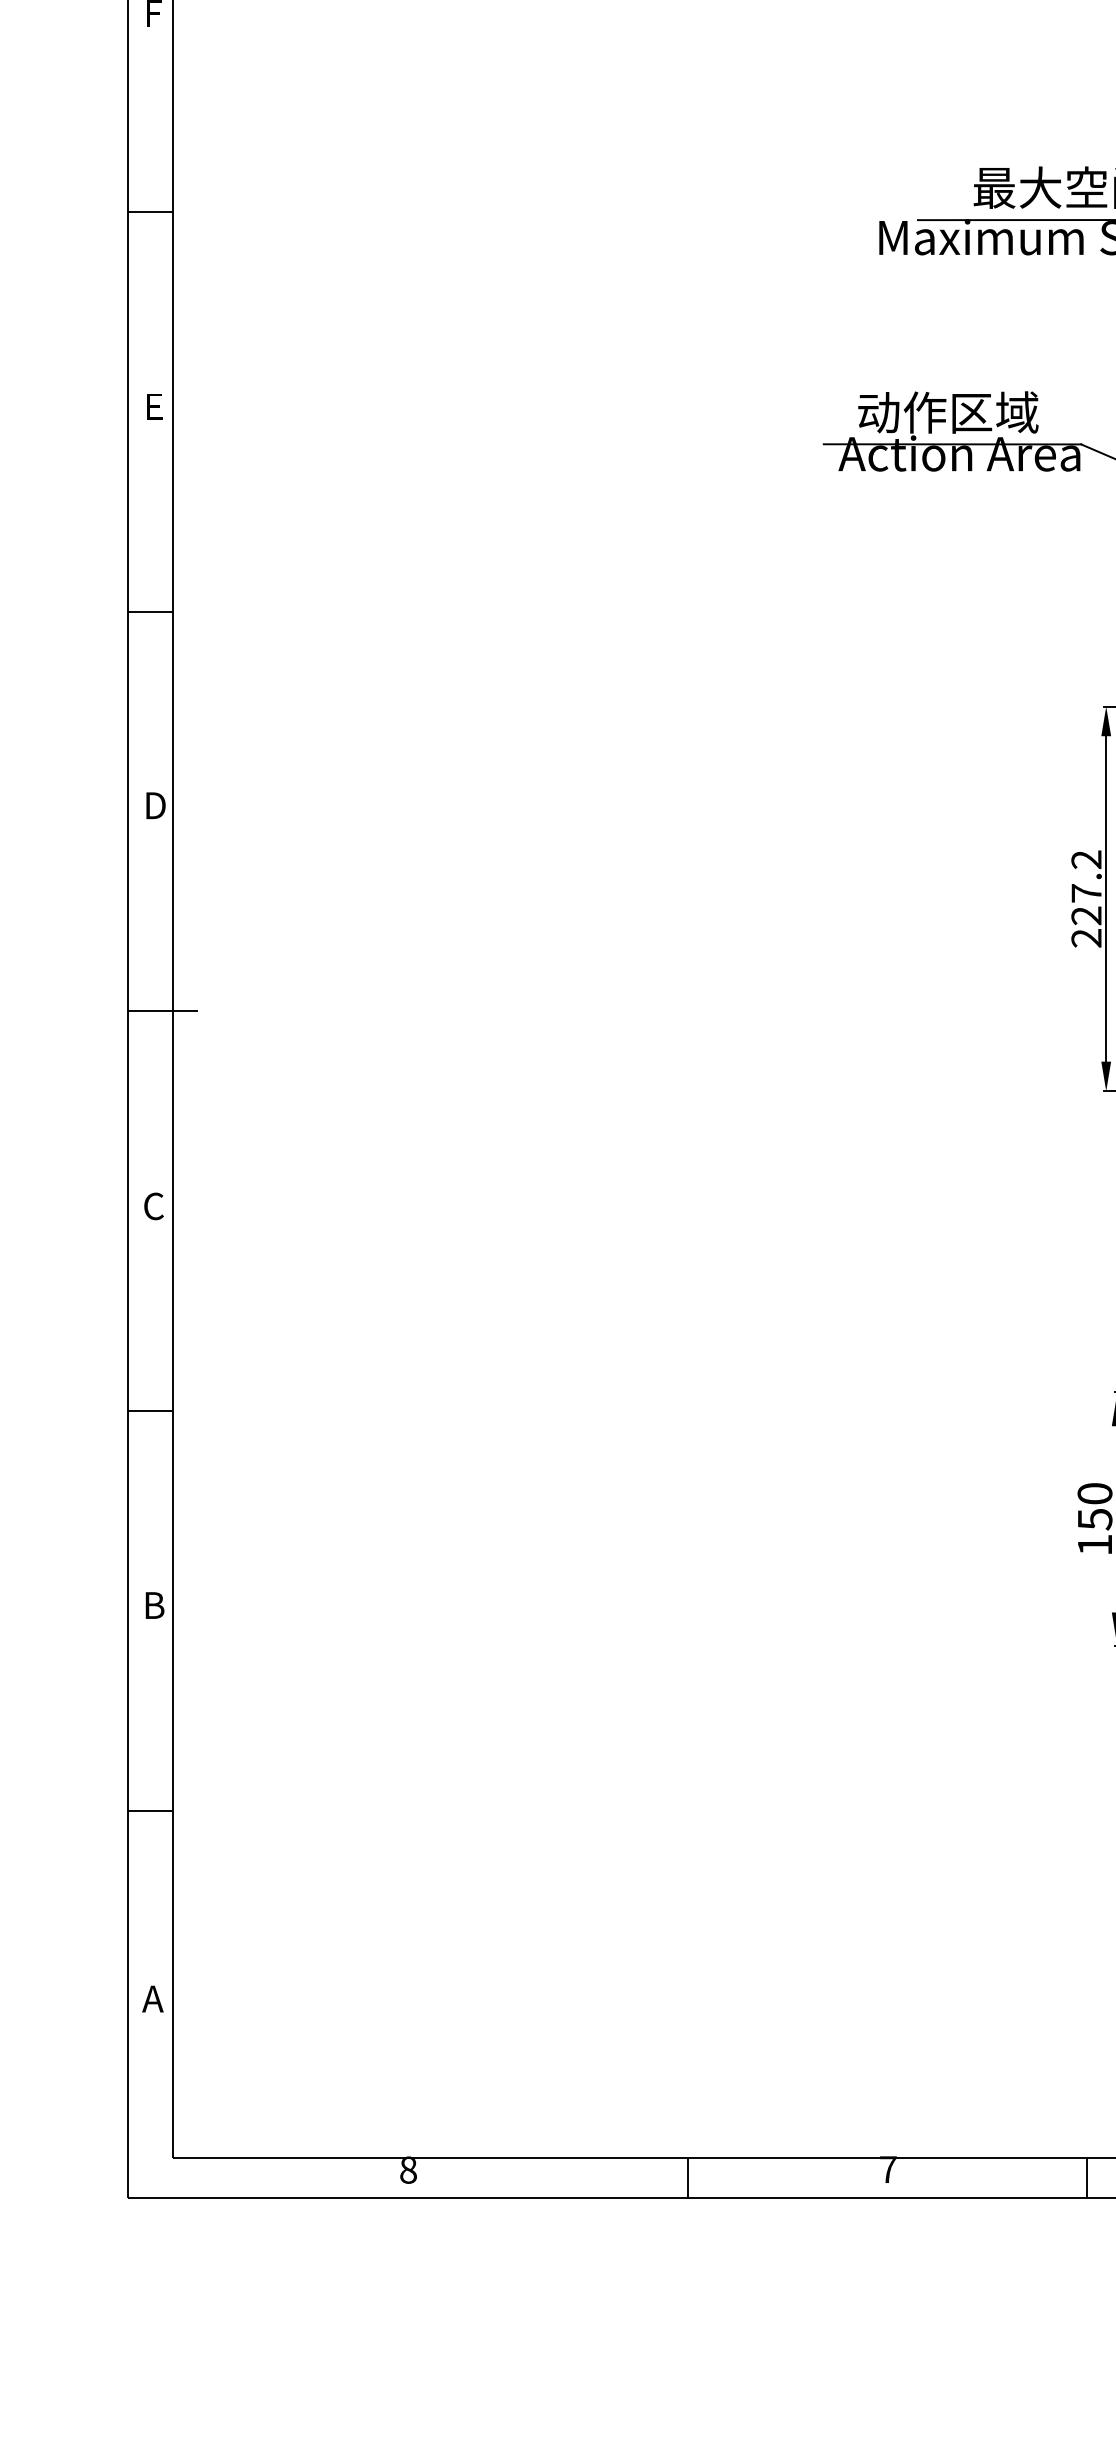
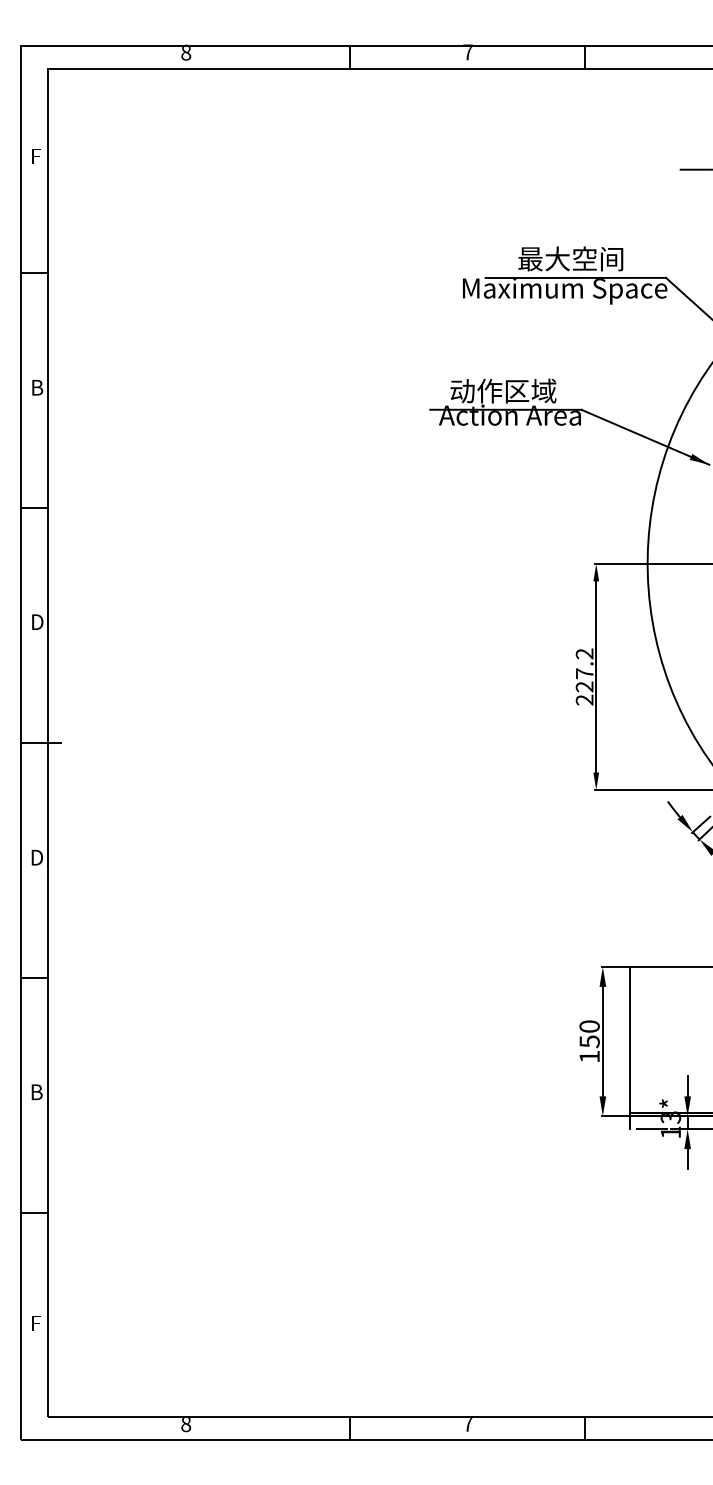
text: (155, 406) -> (37, 387), E -> B
text: (153, 1206) -> (36, 857), C -> D
text: (152, 1998) -> (35, 1323), A -> F

